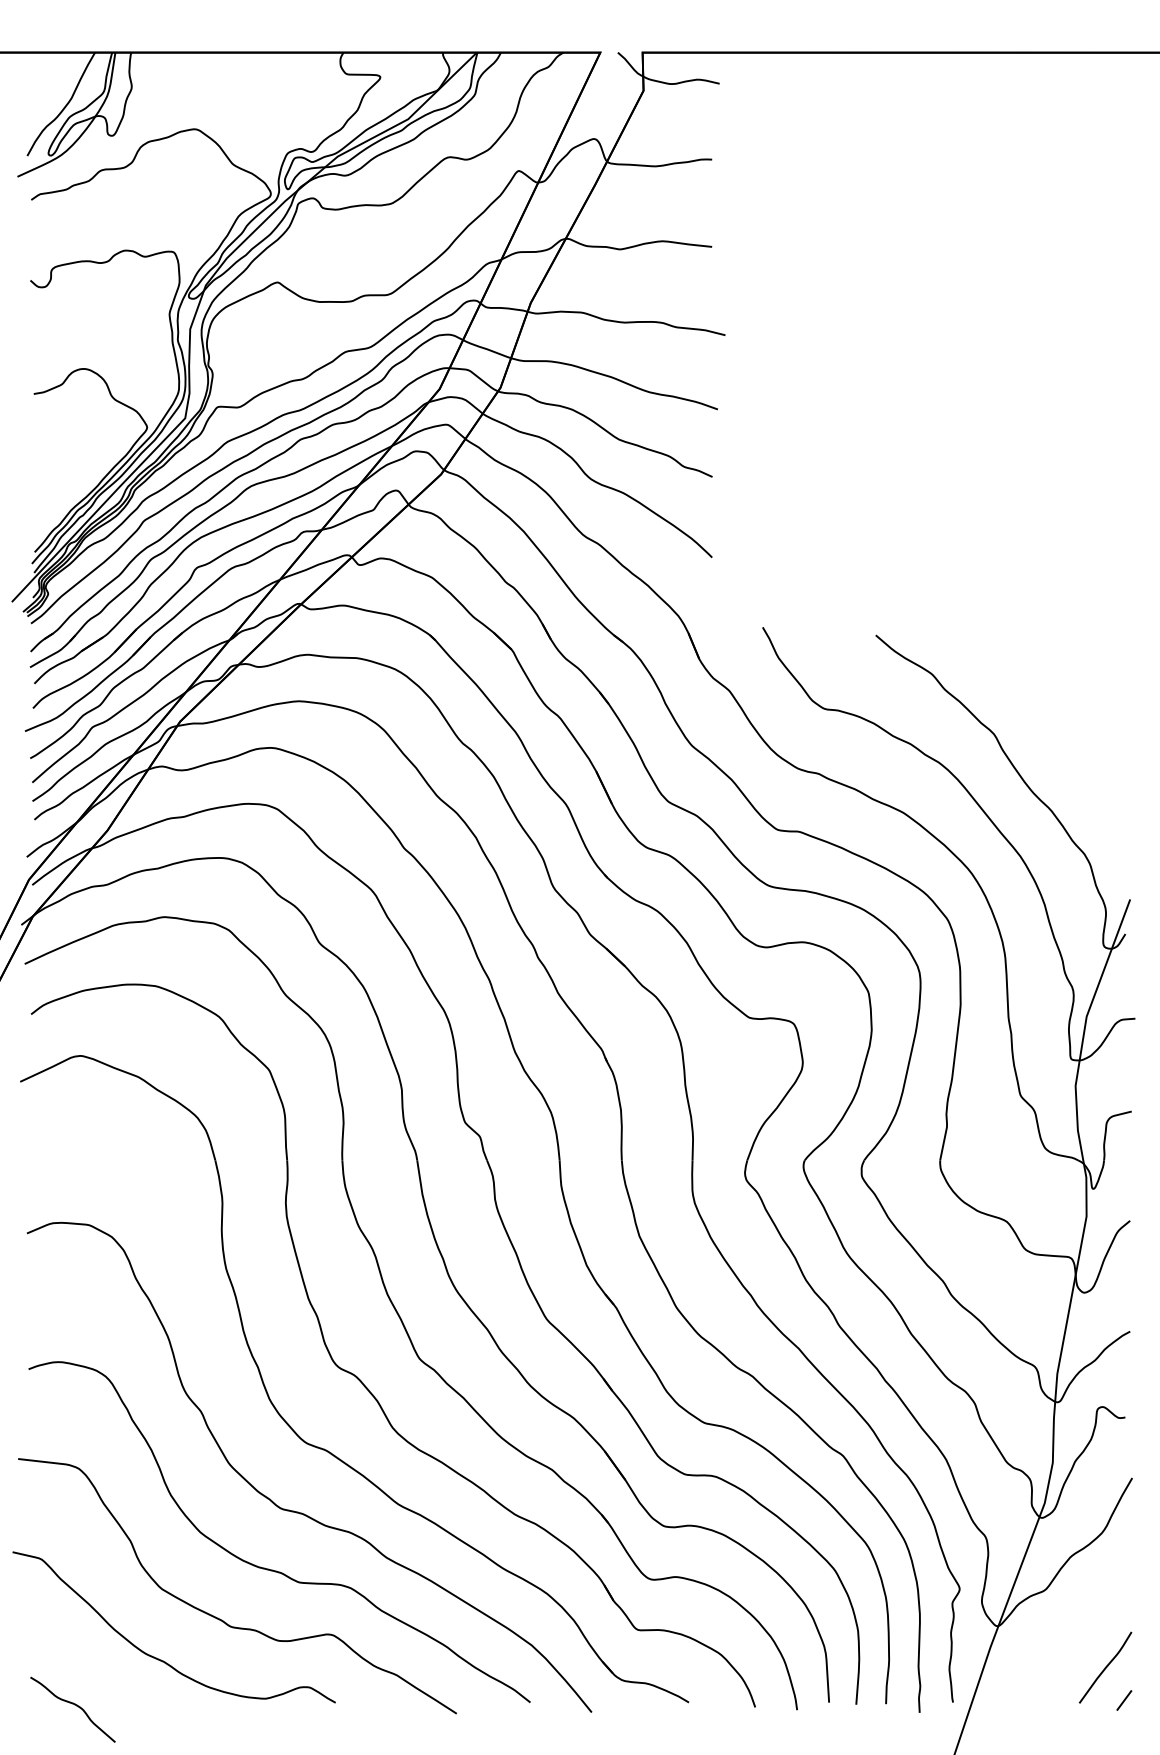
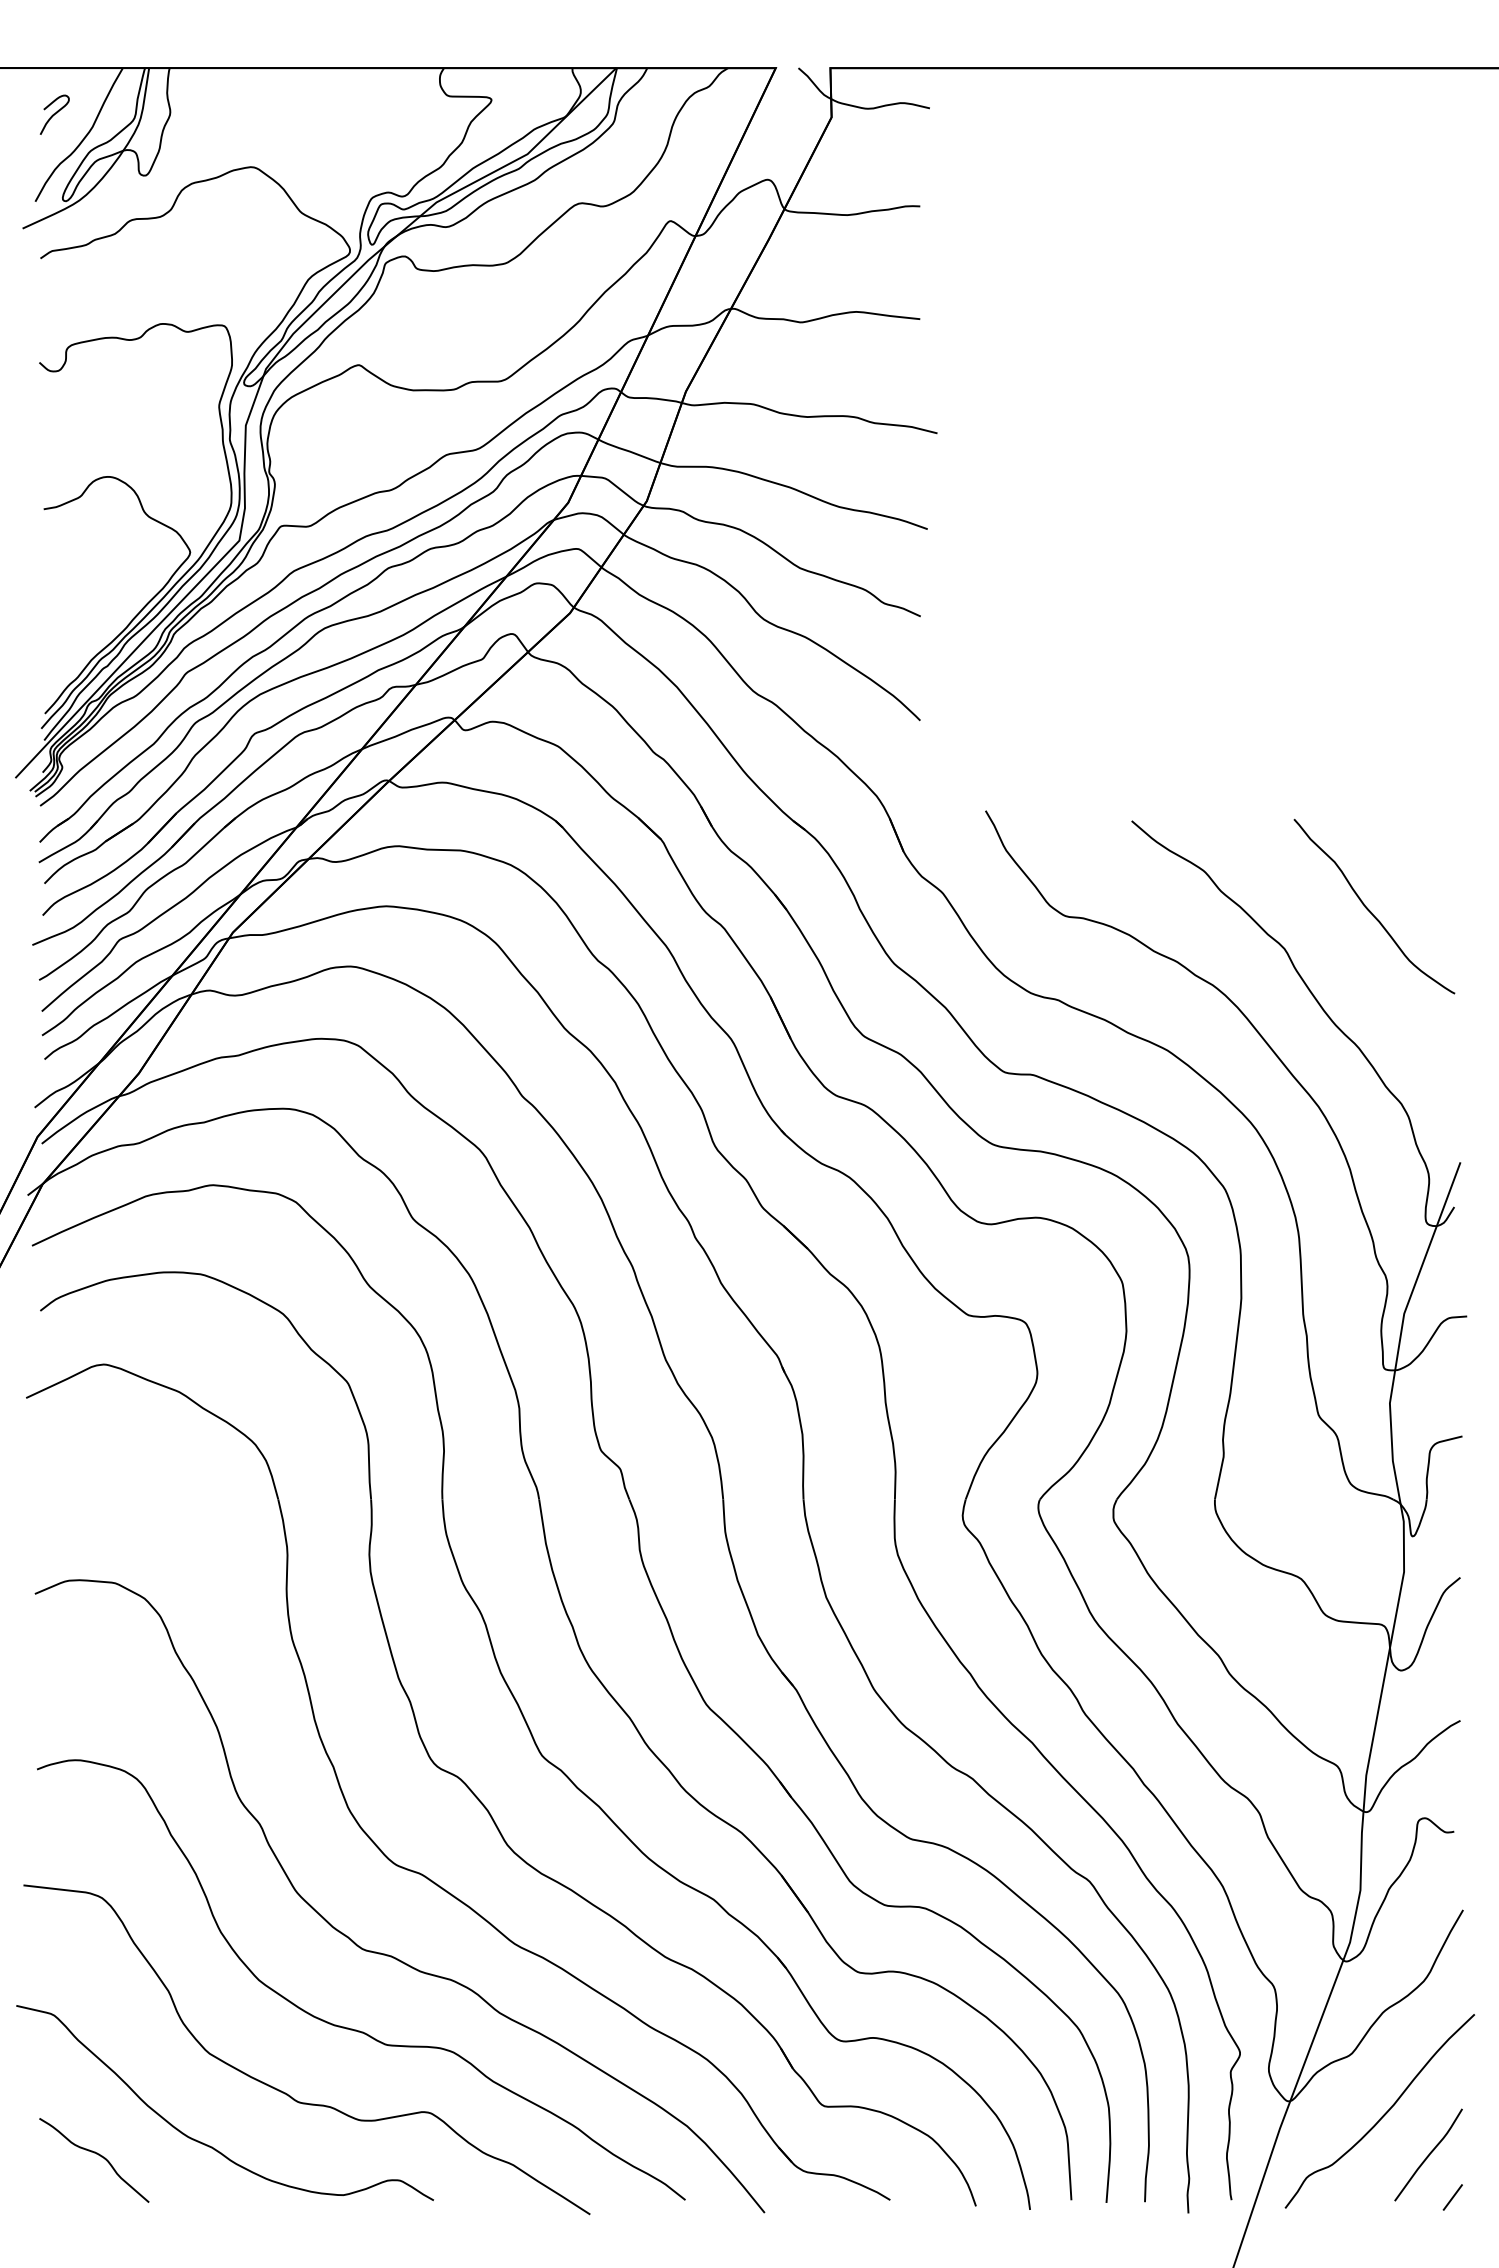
curve: (42, 88) -> (54, 114), added
curve: (1060, 704) -> (1370, 910), added
curve: (1070, 1636) -> (1383, 2114), added
curve: (74, 1705) -> (96, 2154), moved

